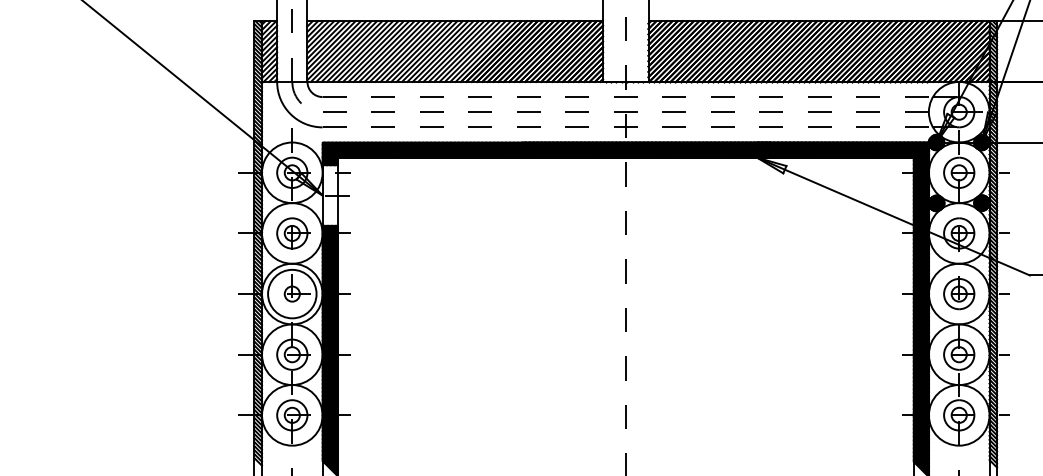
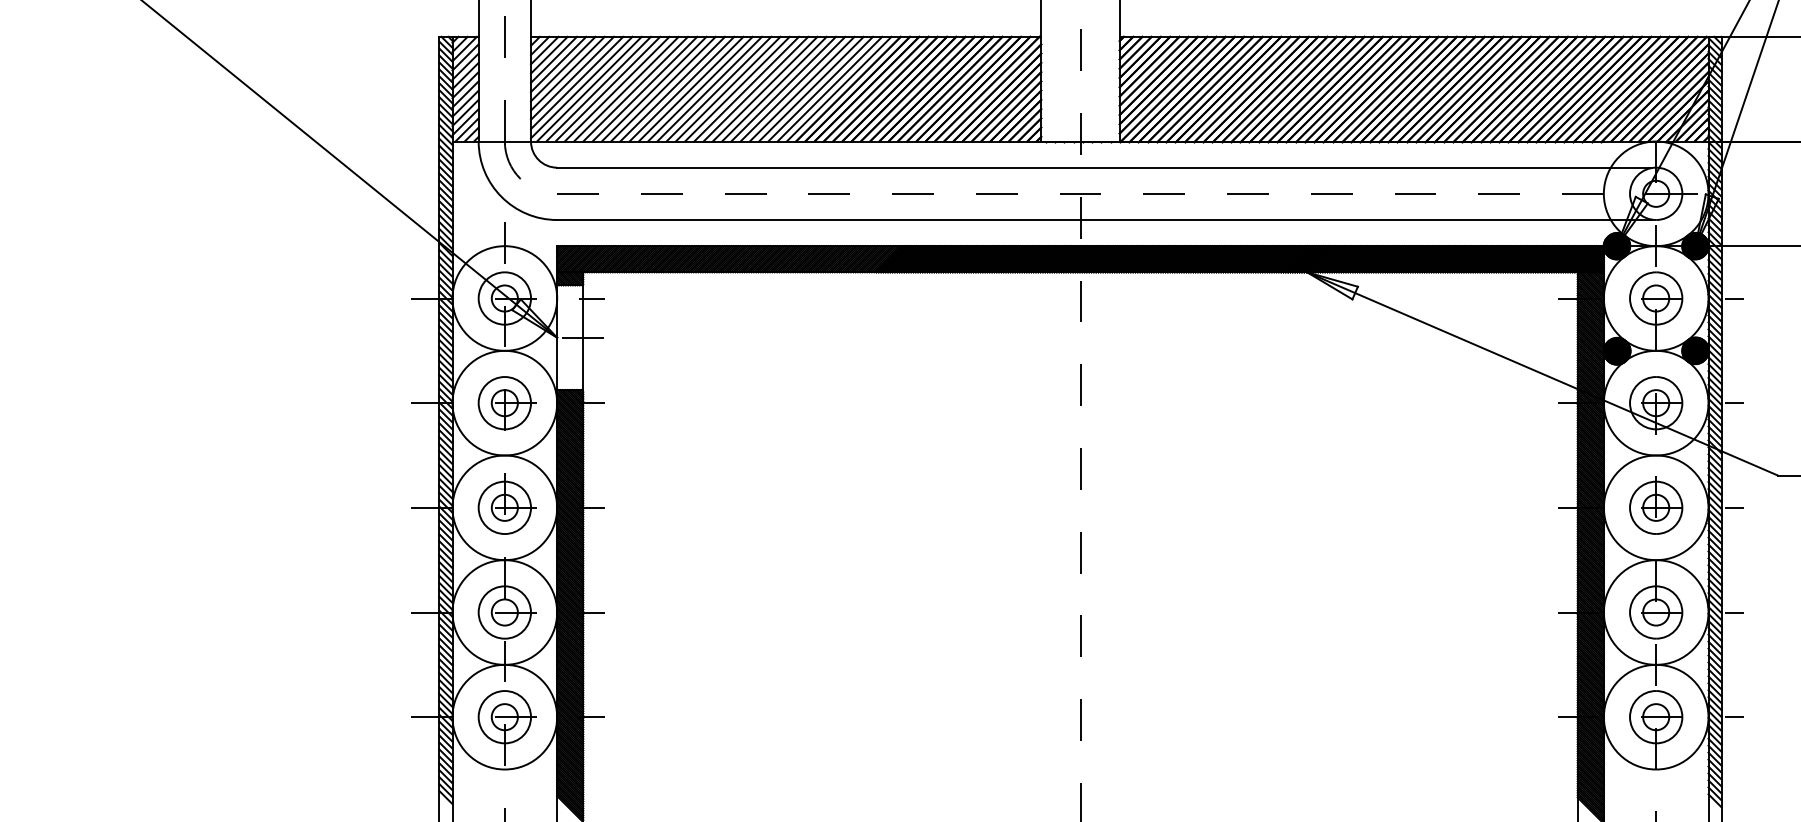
line: (628, 97) -> (1085, 168), dashed -> solid
line: (628, 127) -> (1085, 220), dashed -> solid
circle: (292, 293) -> (505, 506), size x0.62

